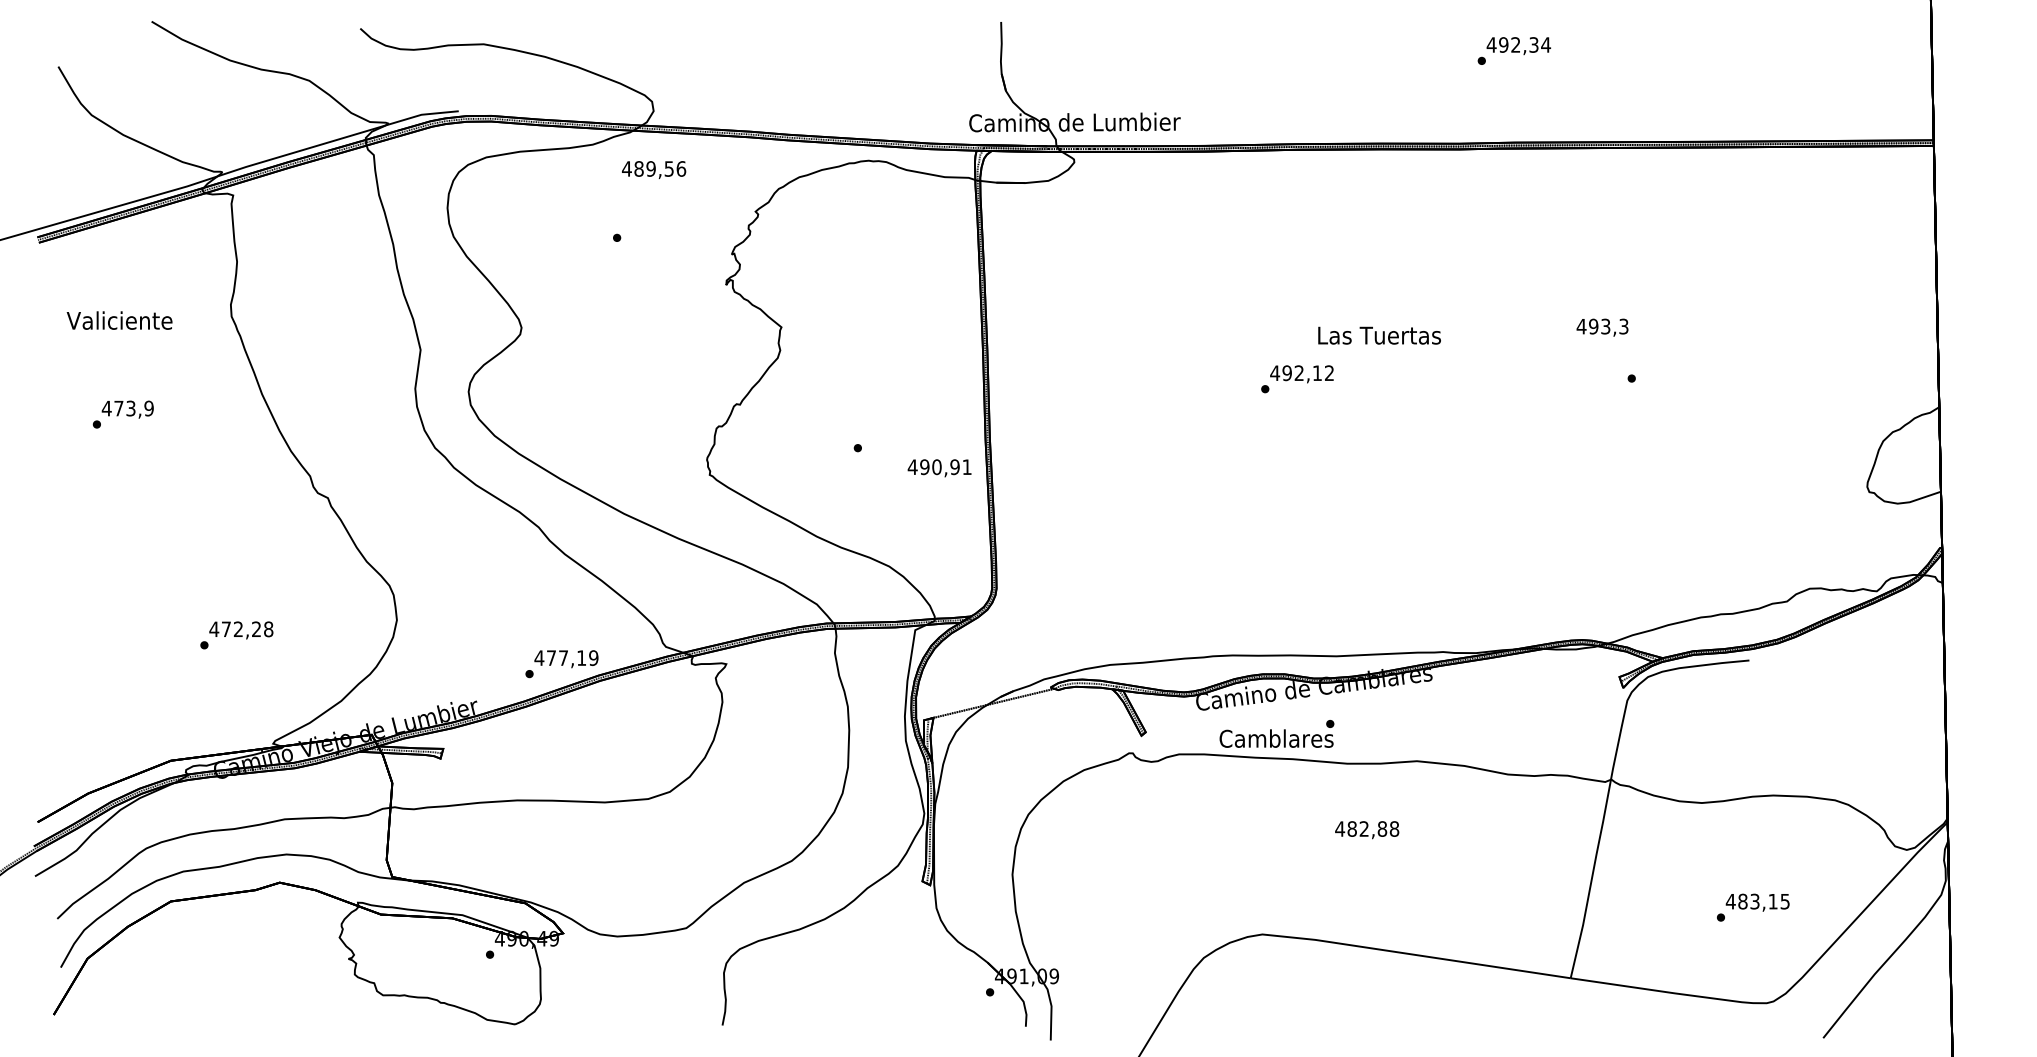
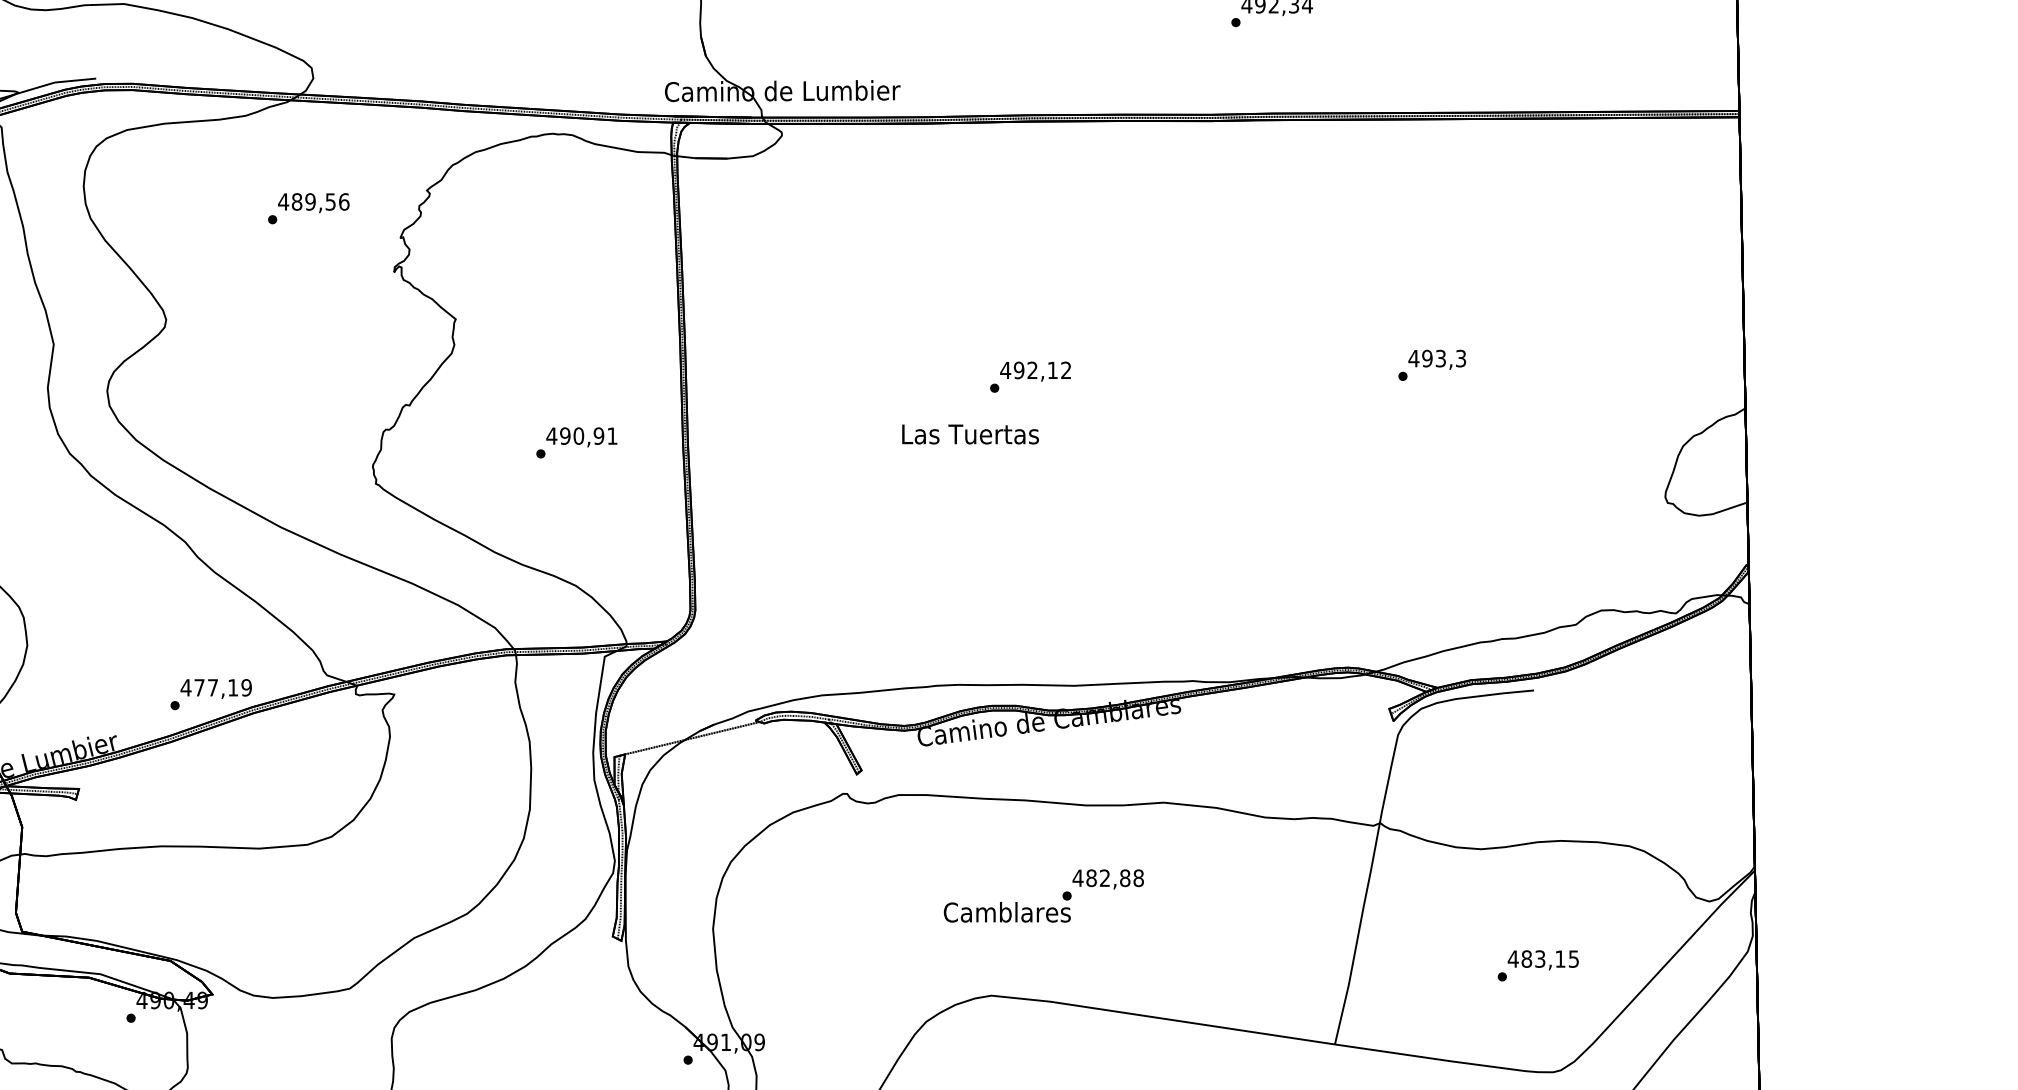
text: (654, 170) -> (314, 203), moved
text: (1602, 327) -> (1437, 359), moved
text: (1379, 335) -> (970, 434), moved
text: (939, 468) -> (581, 437), moved
text: (1276, 733) -> (1007, 906), moved

